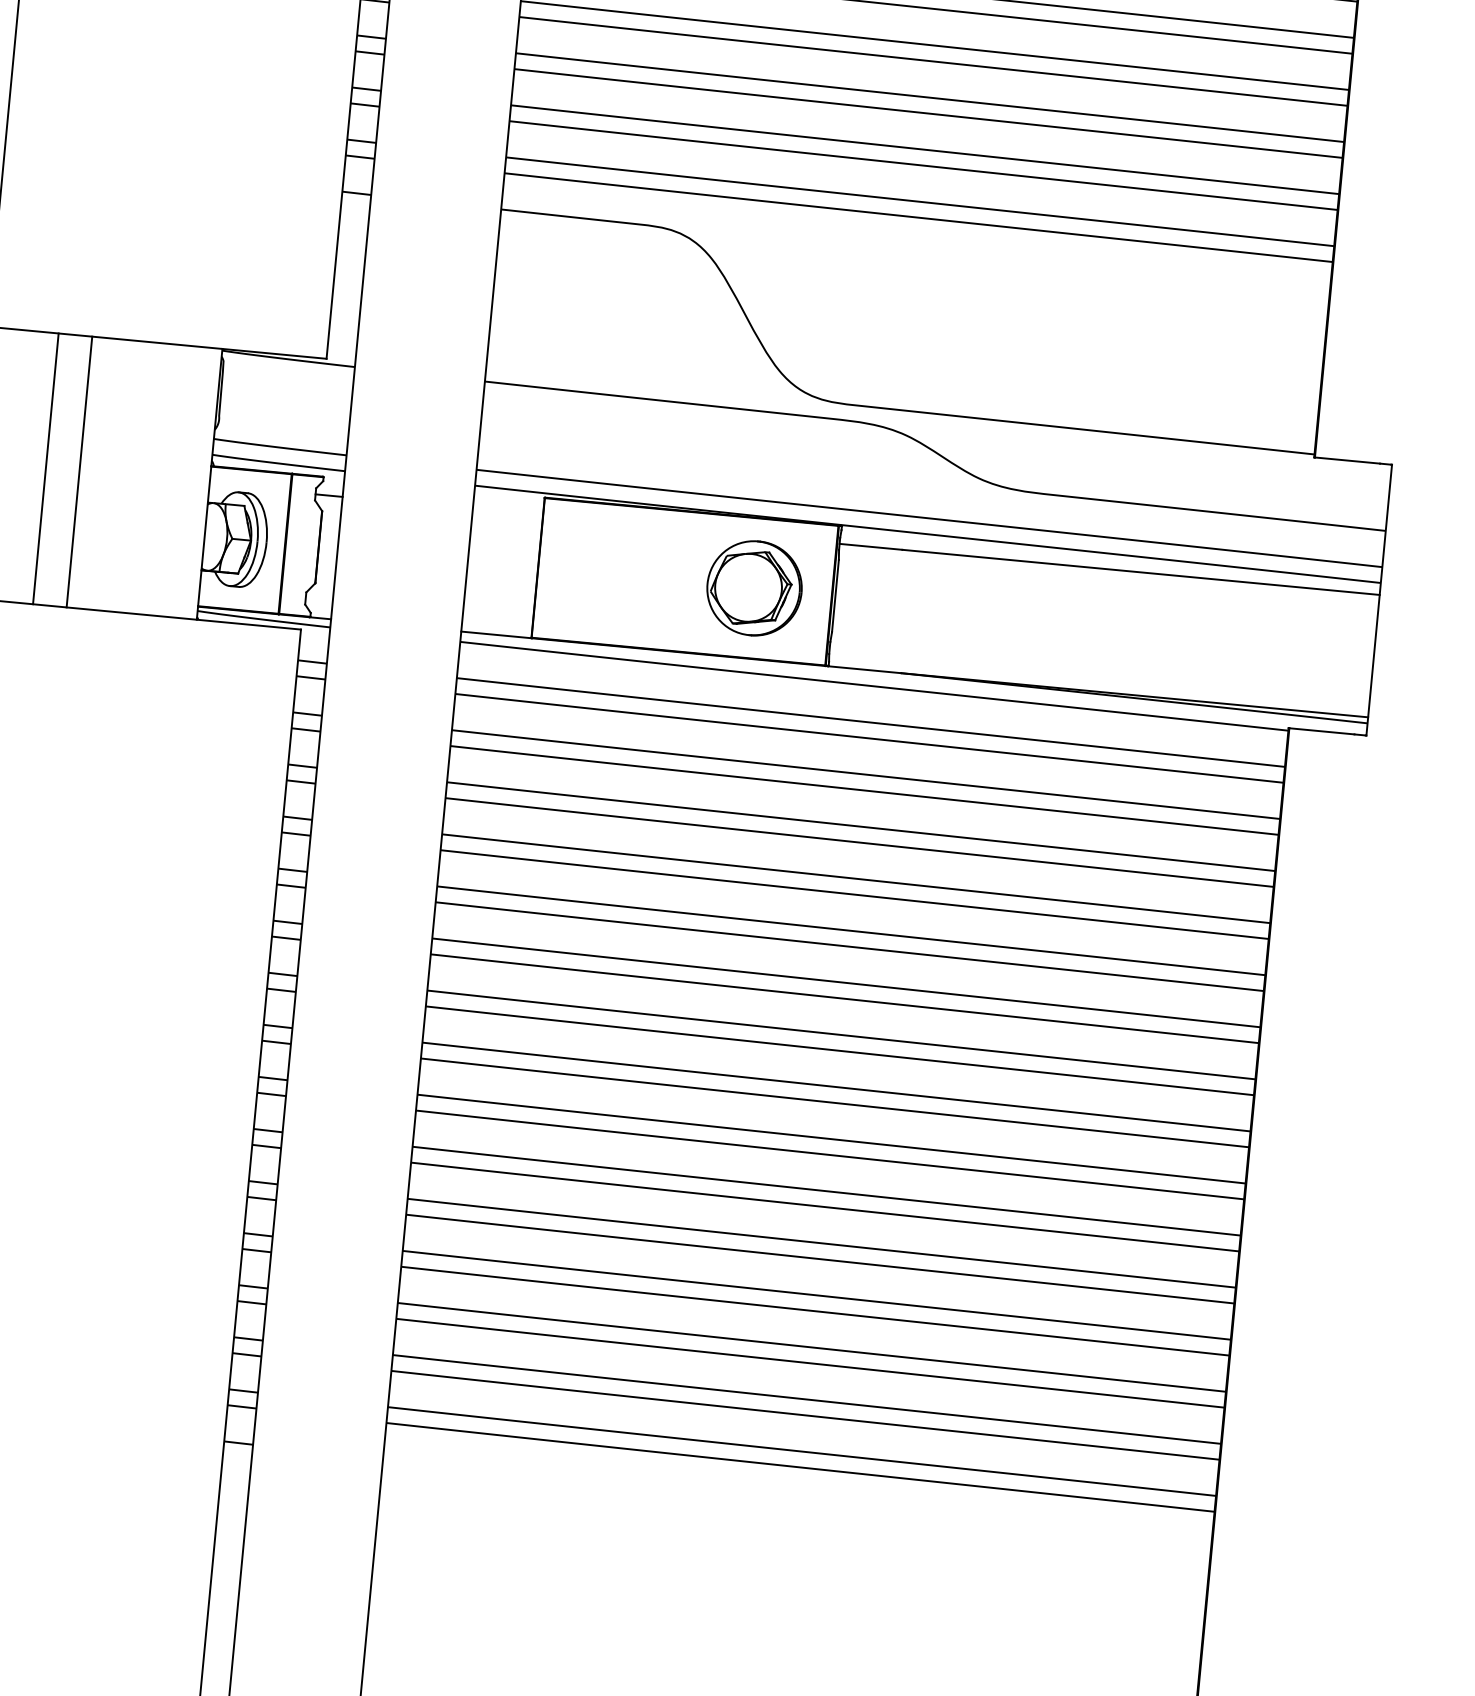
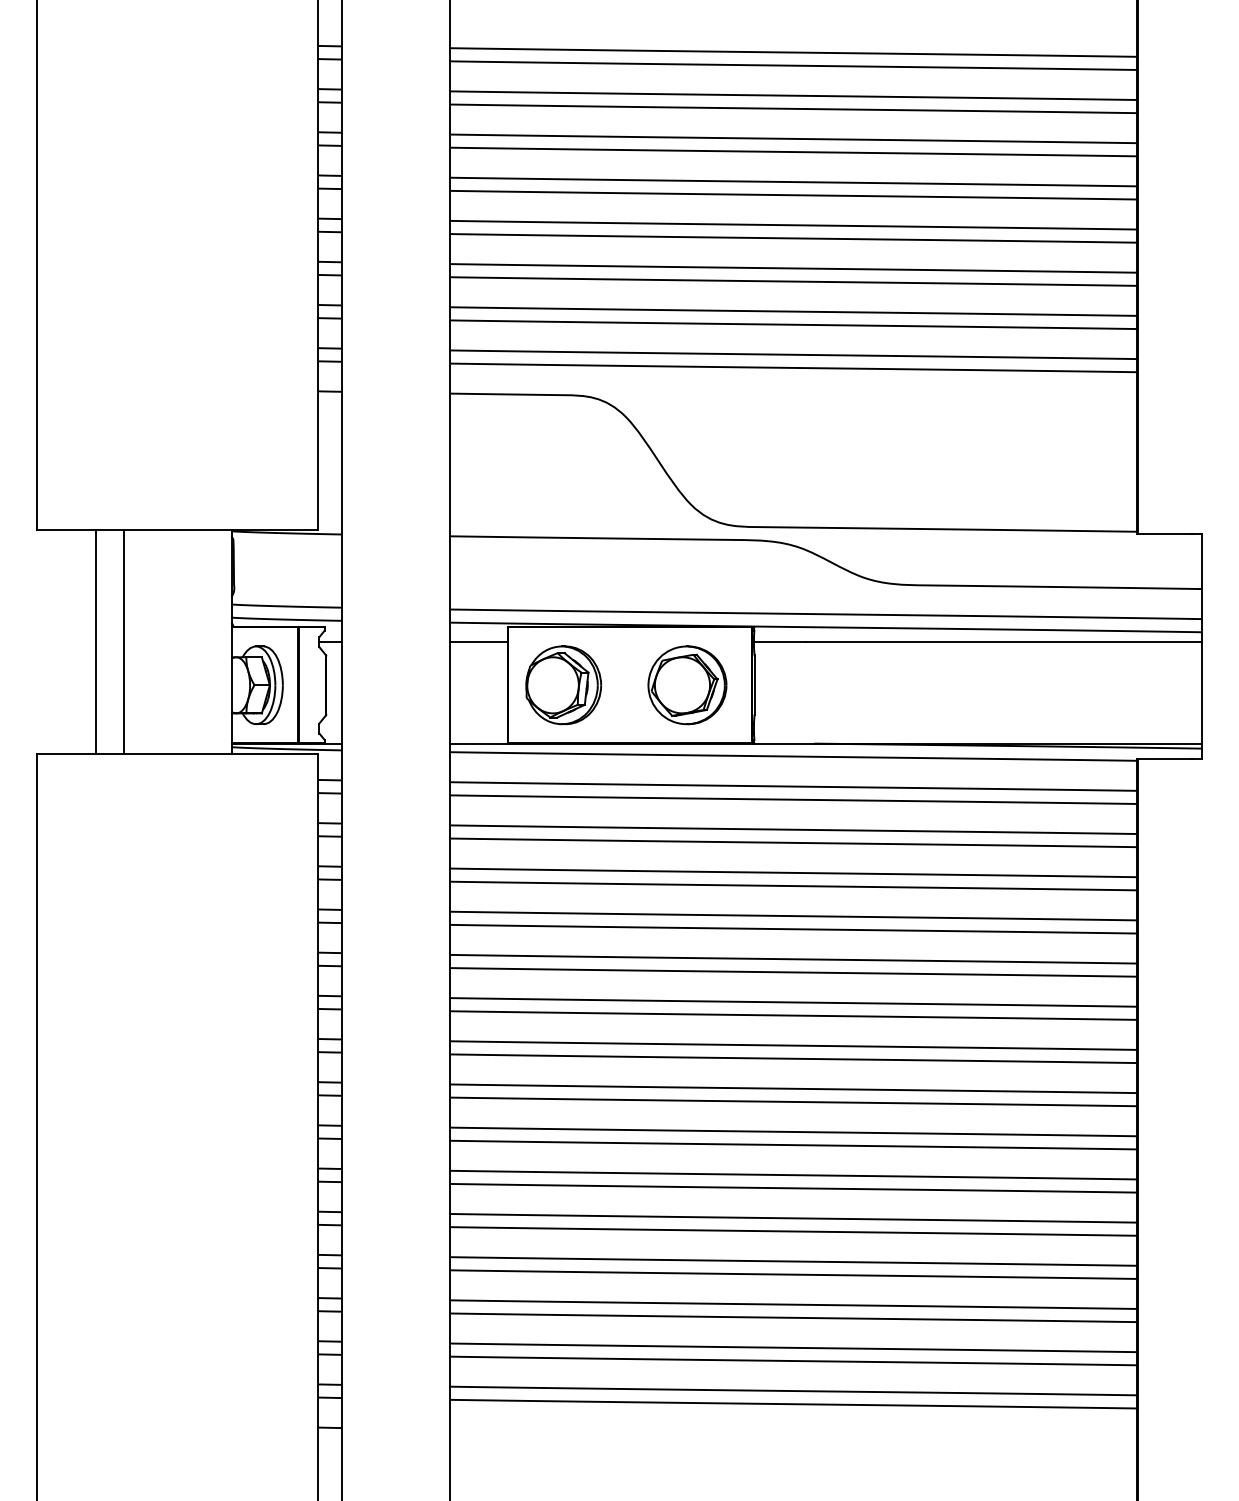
line: (507, 512) -> (478, 642), added
part: (605, 574) -> (563, 685), added

